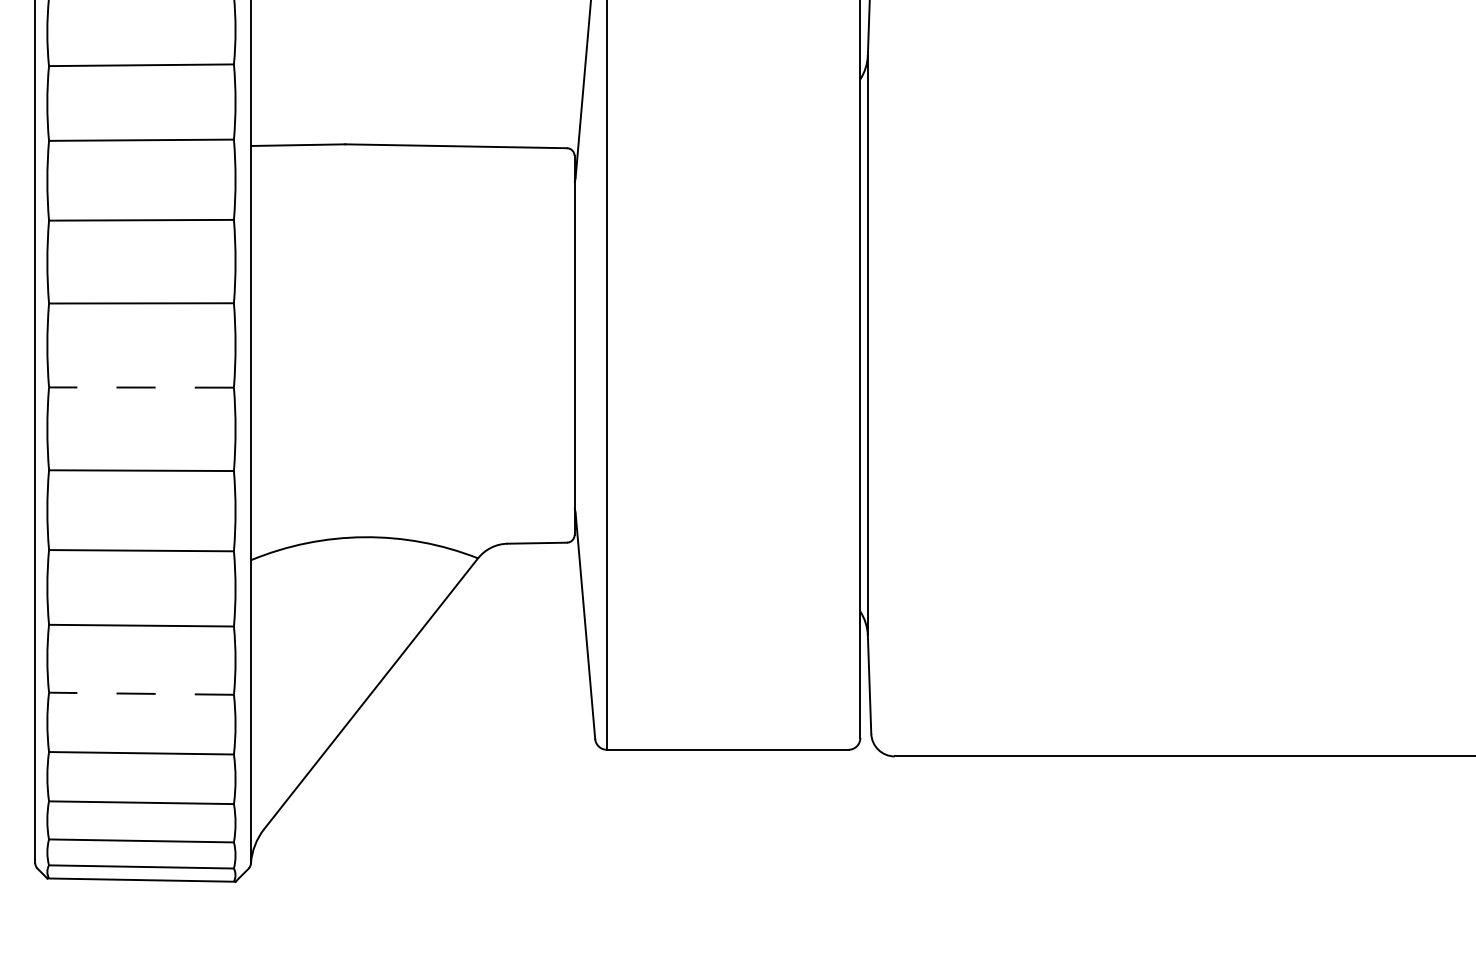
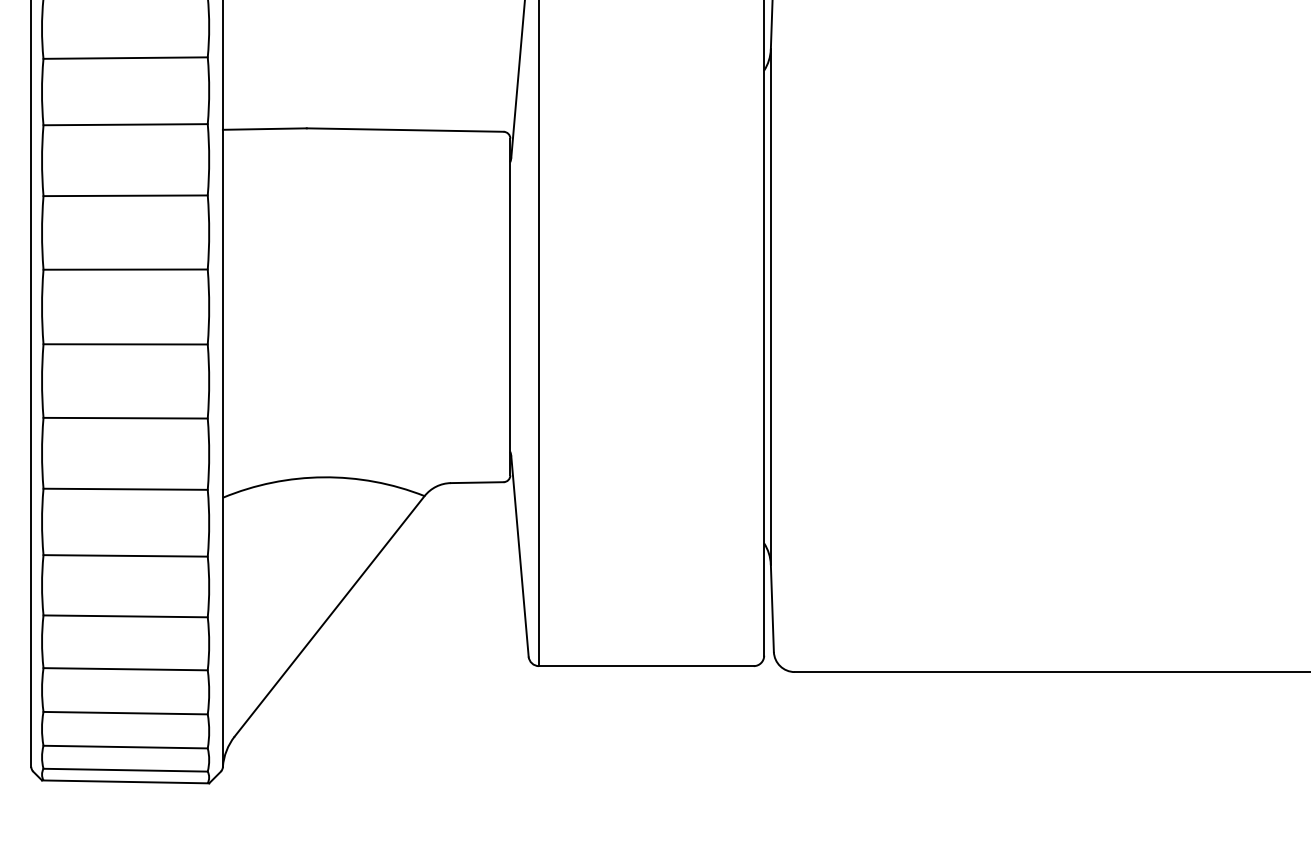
line: (141, 387) -> (125, 344), dashed -> solid
line: (141, 693) -> (125, 616), dashed -> solid

